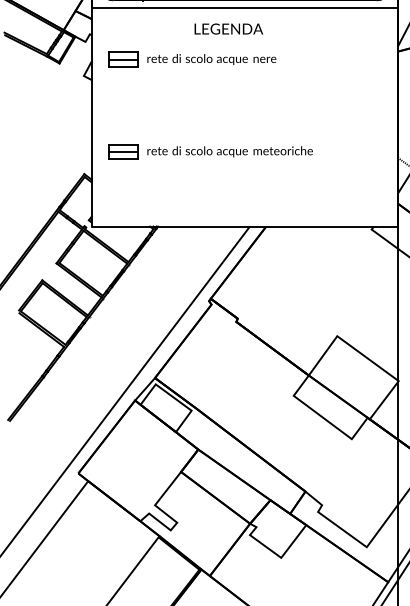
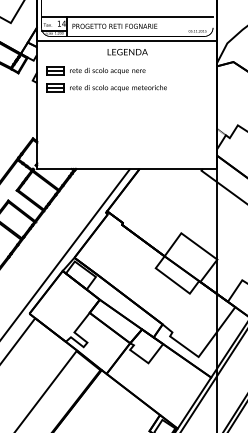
text: (228, 29) -> (127, 52), moved
part: (209, 150) -> (106, 87), moved

